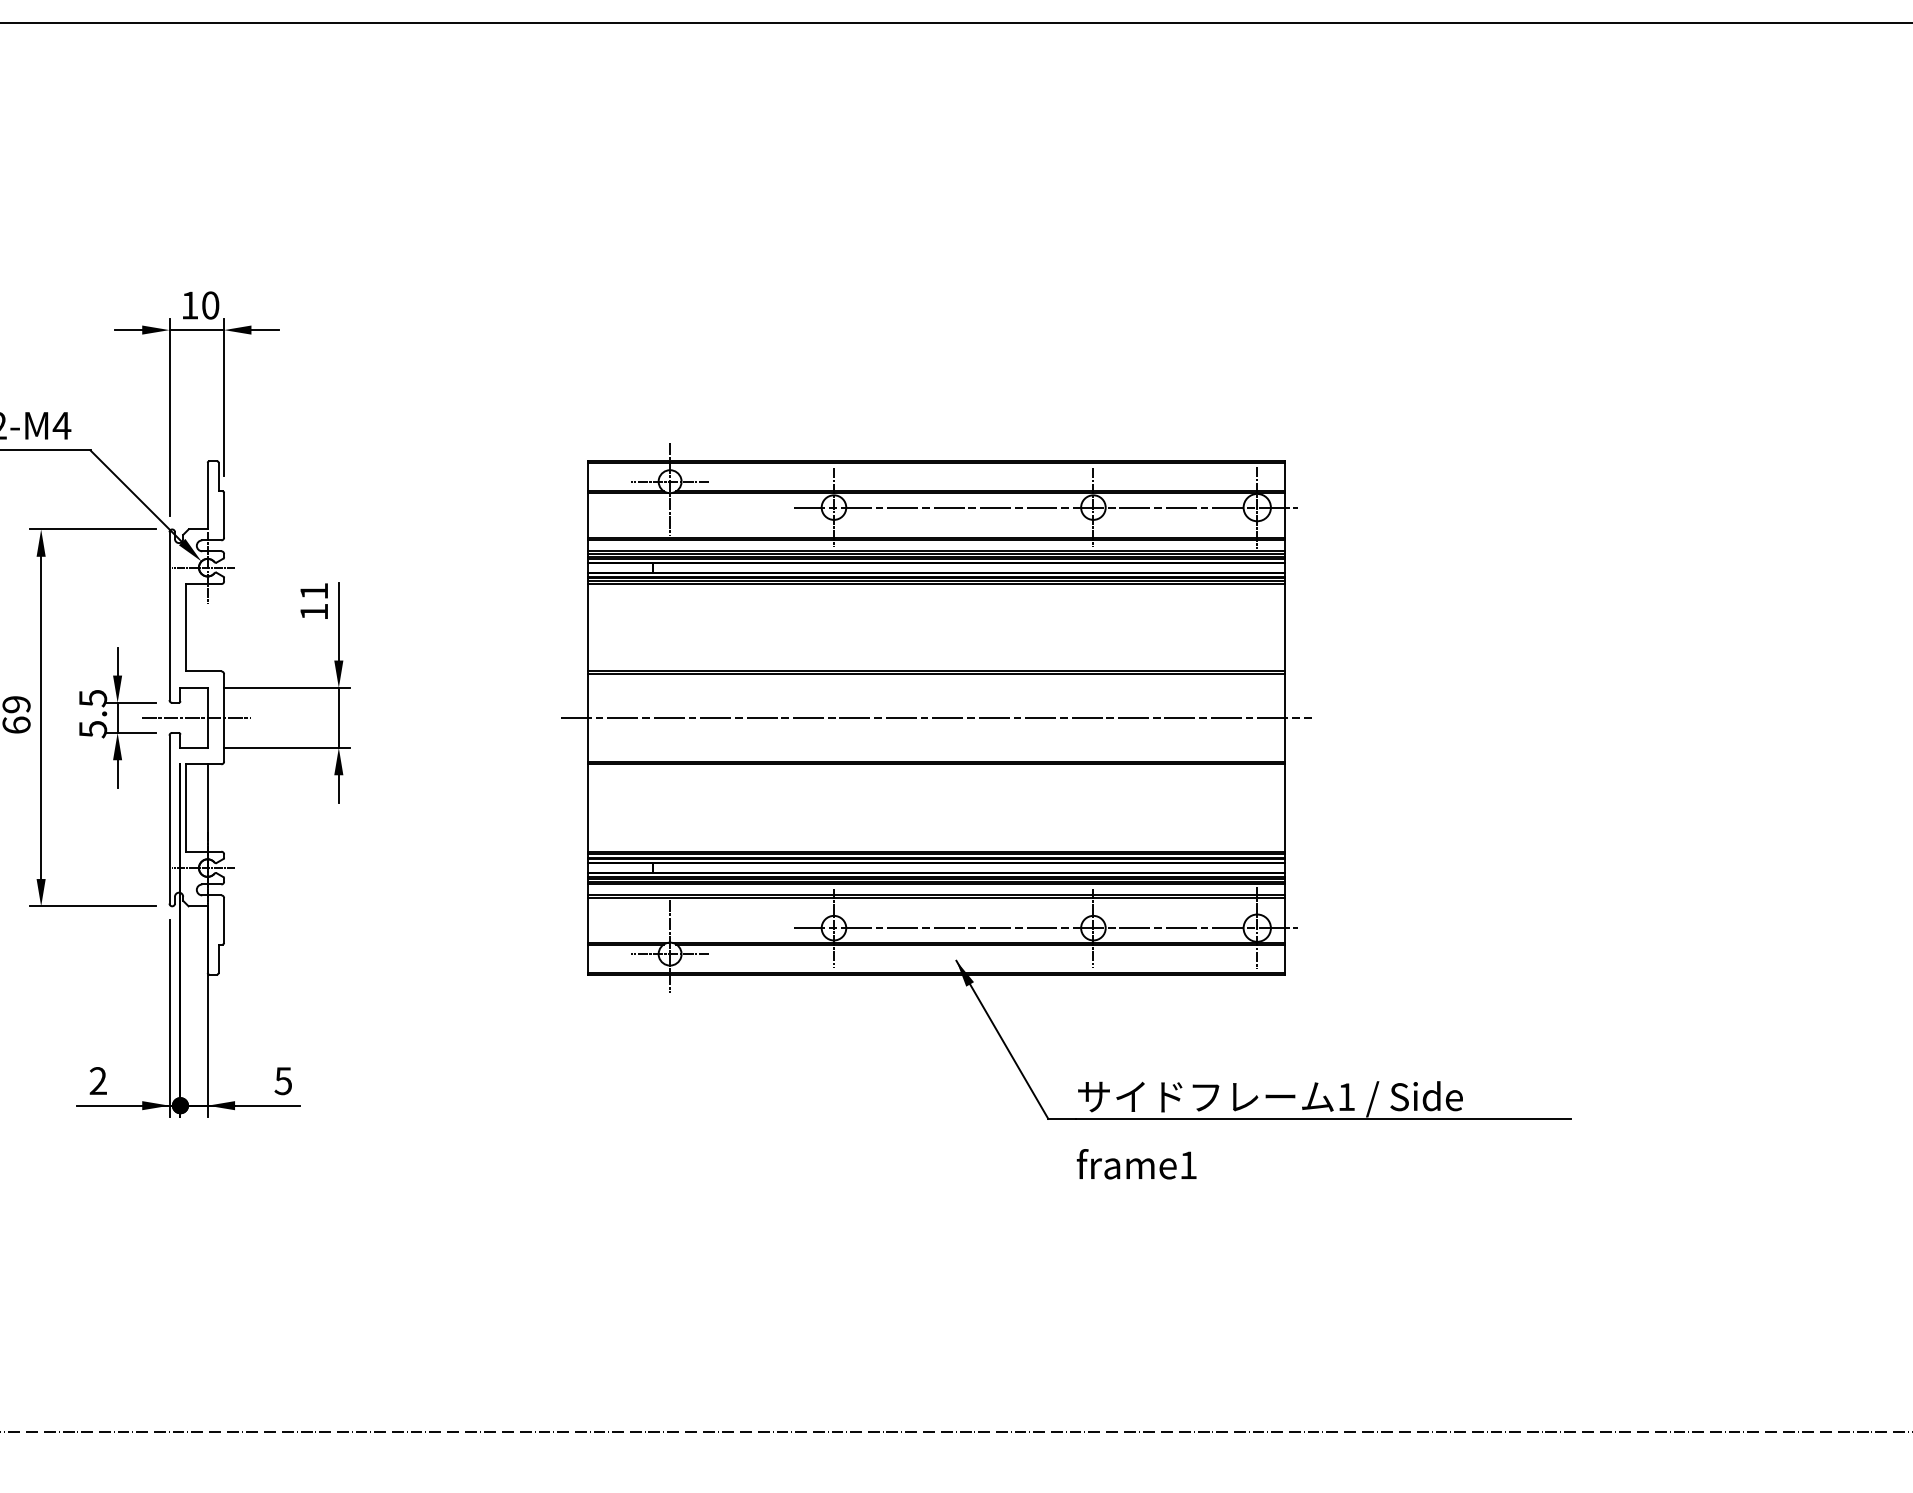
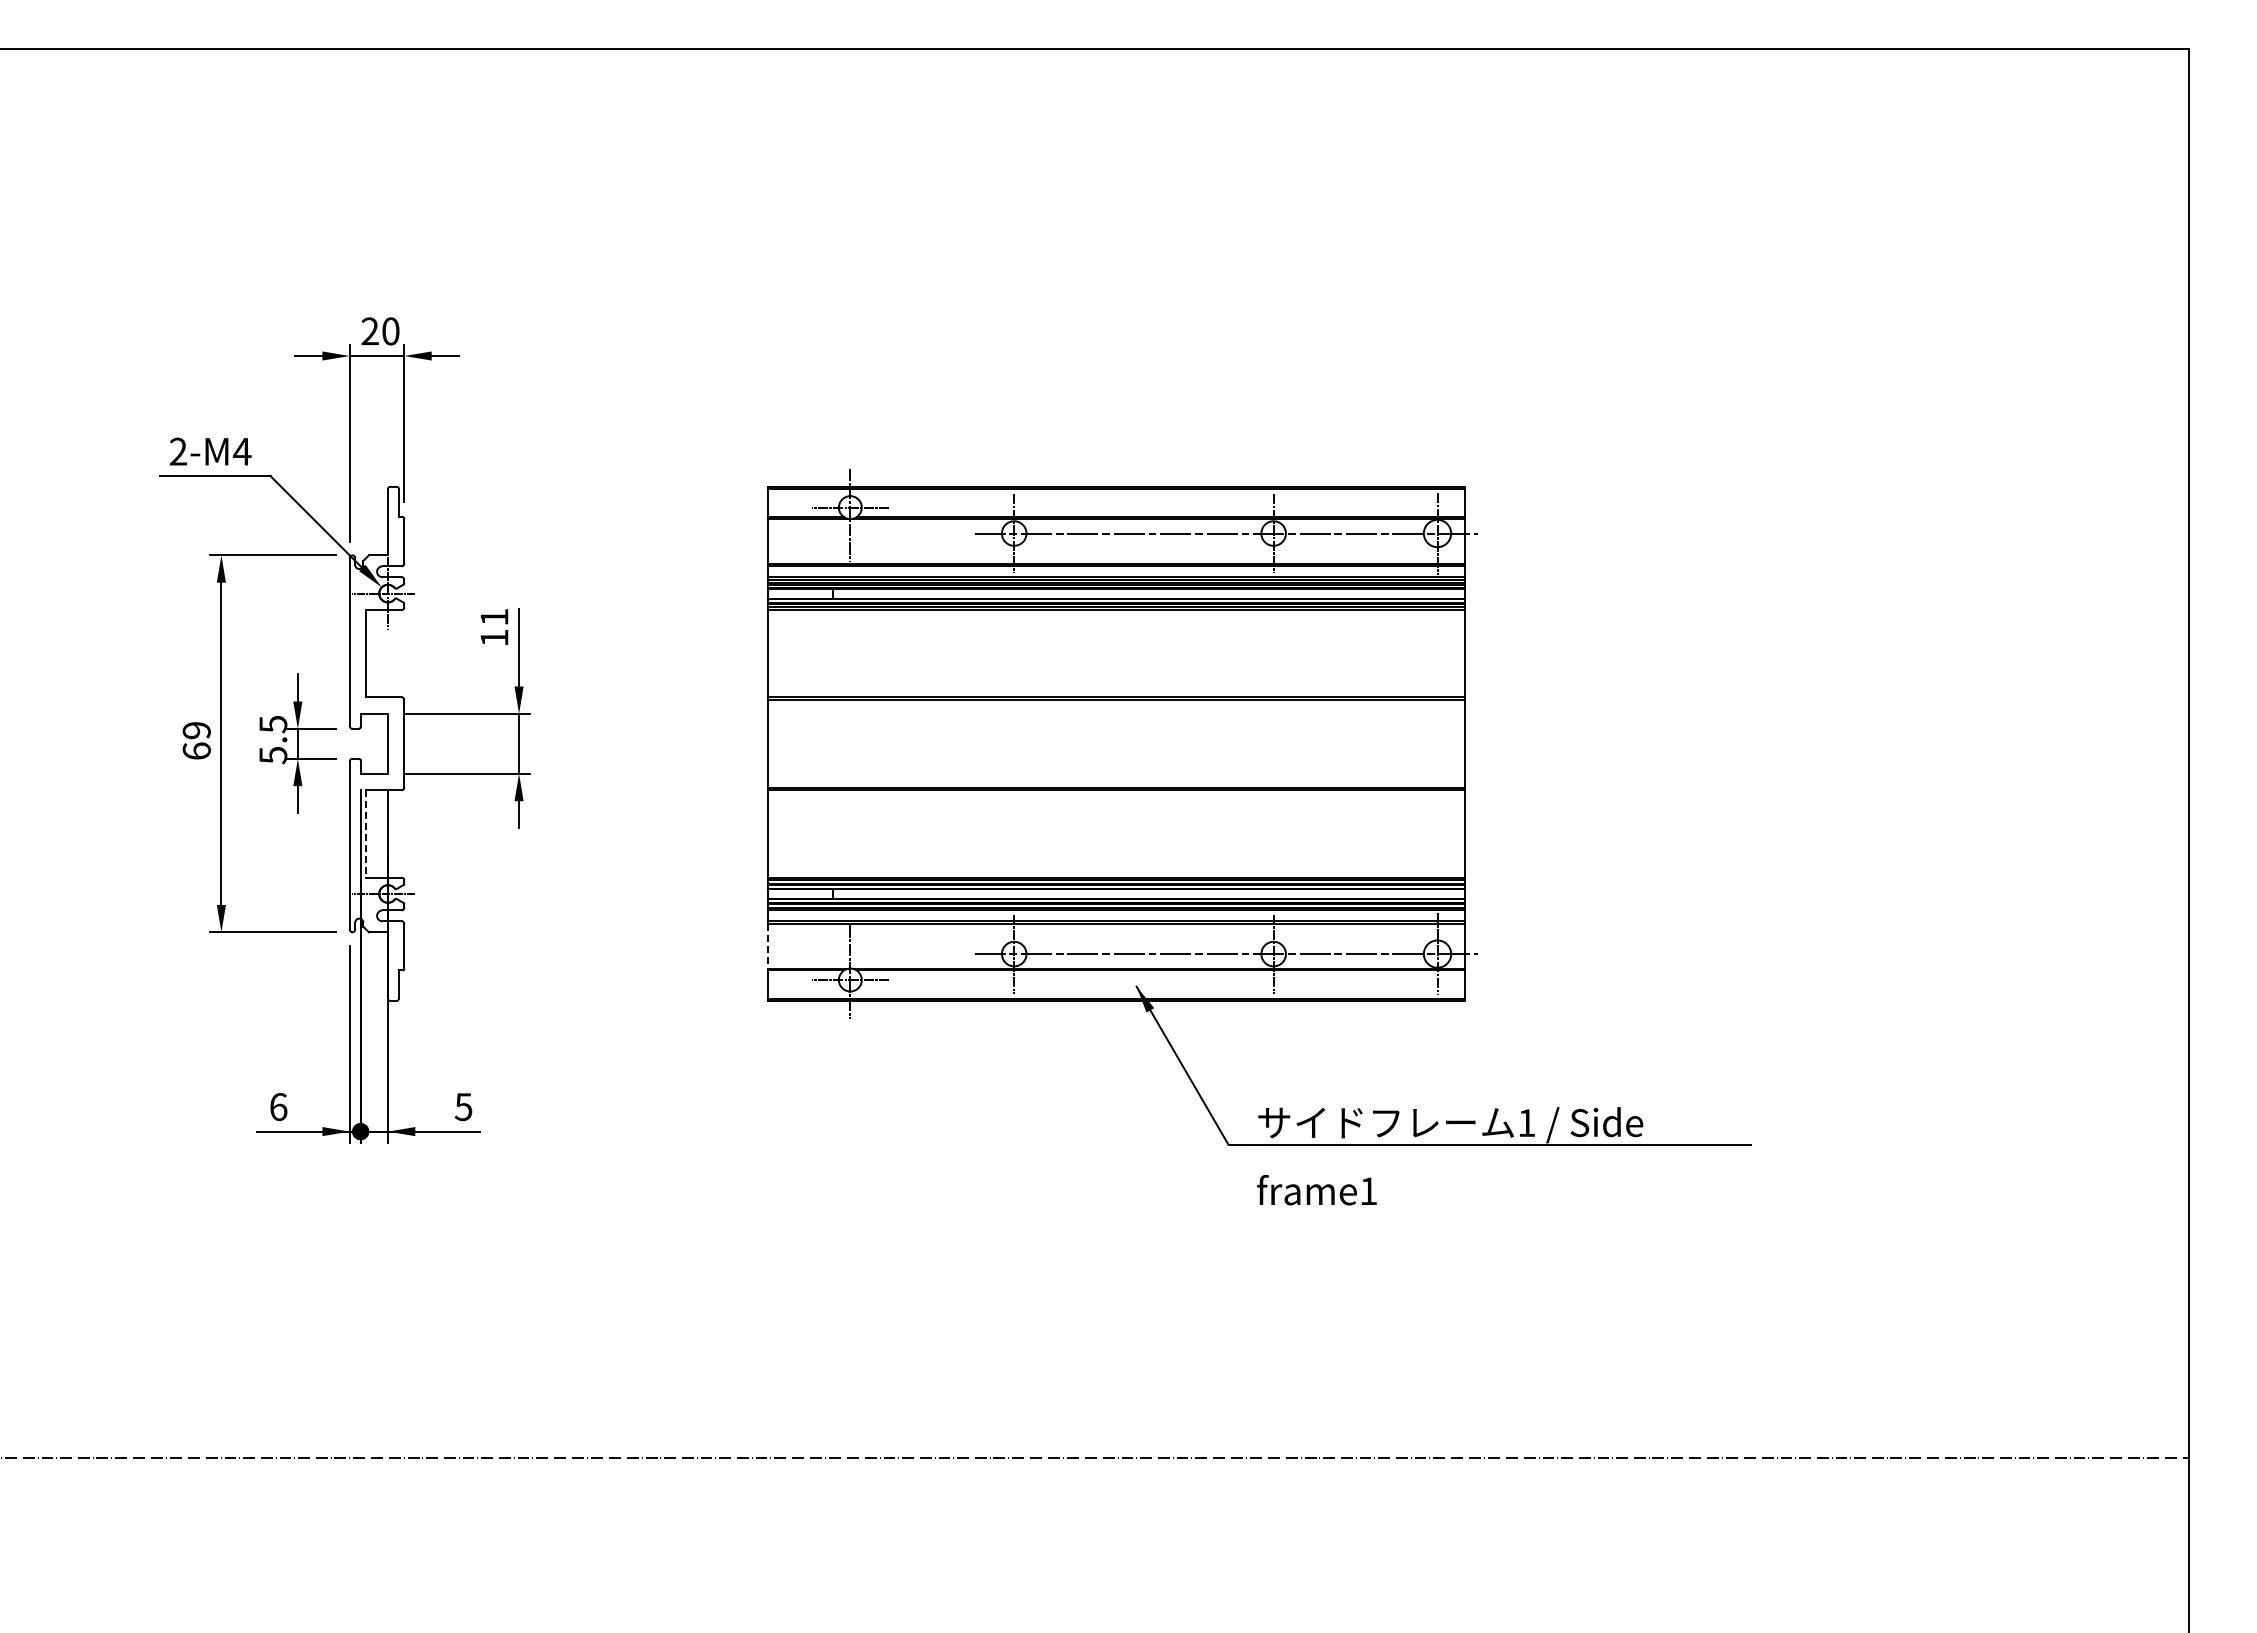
text: (189, 305) -> (369, 331), 10 -> 20
line: (196, 717) -> (376, 743), removed
line: (936, 717) -> (1116, 743), removed
line: (186, 807) -> (366, 833), solid -> dashed
line: (588, 920) -> (768, 946), solid -> dashed
text: (98, 1081) -> (278, 1107), 2 -> 6

